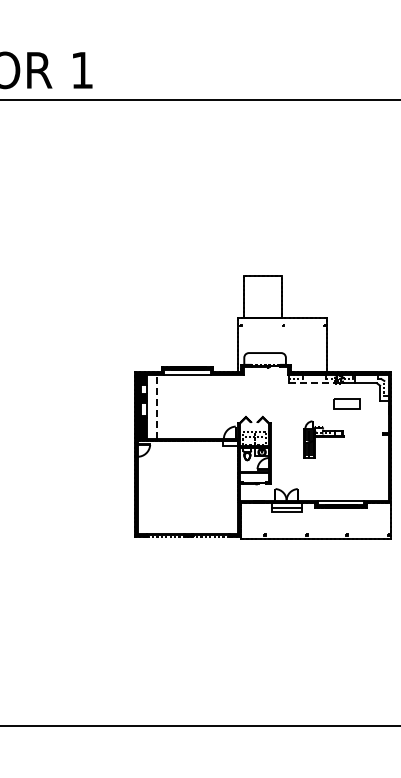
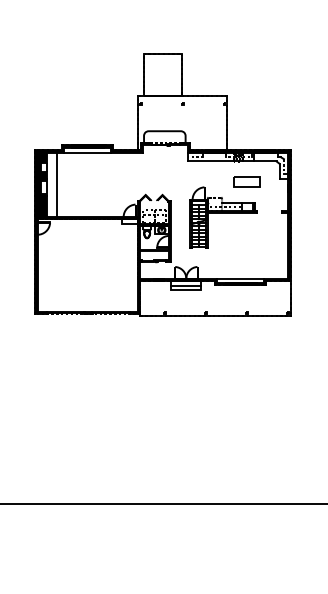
line: (312, 383) -> (212, 161), dashed -> solid
line: (156, 406) -> (56, 184), dashed -> solid
part: (323, 439) -> (223, 217), size x1.67

